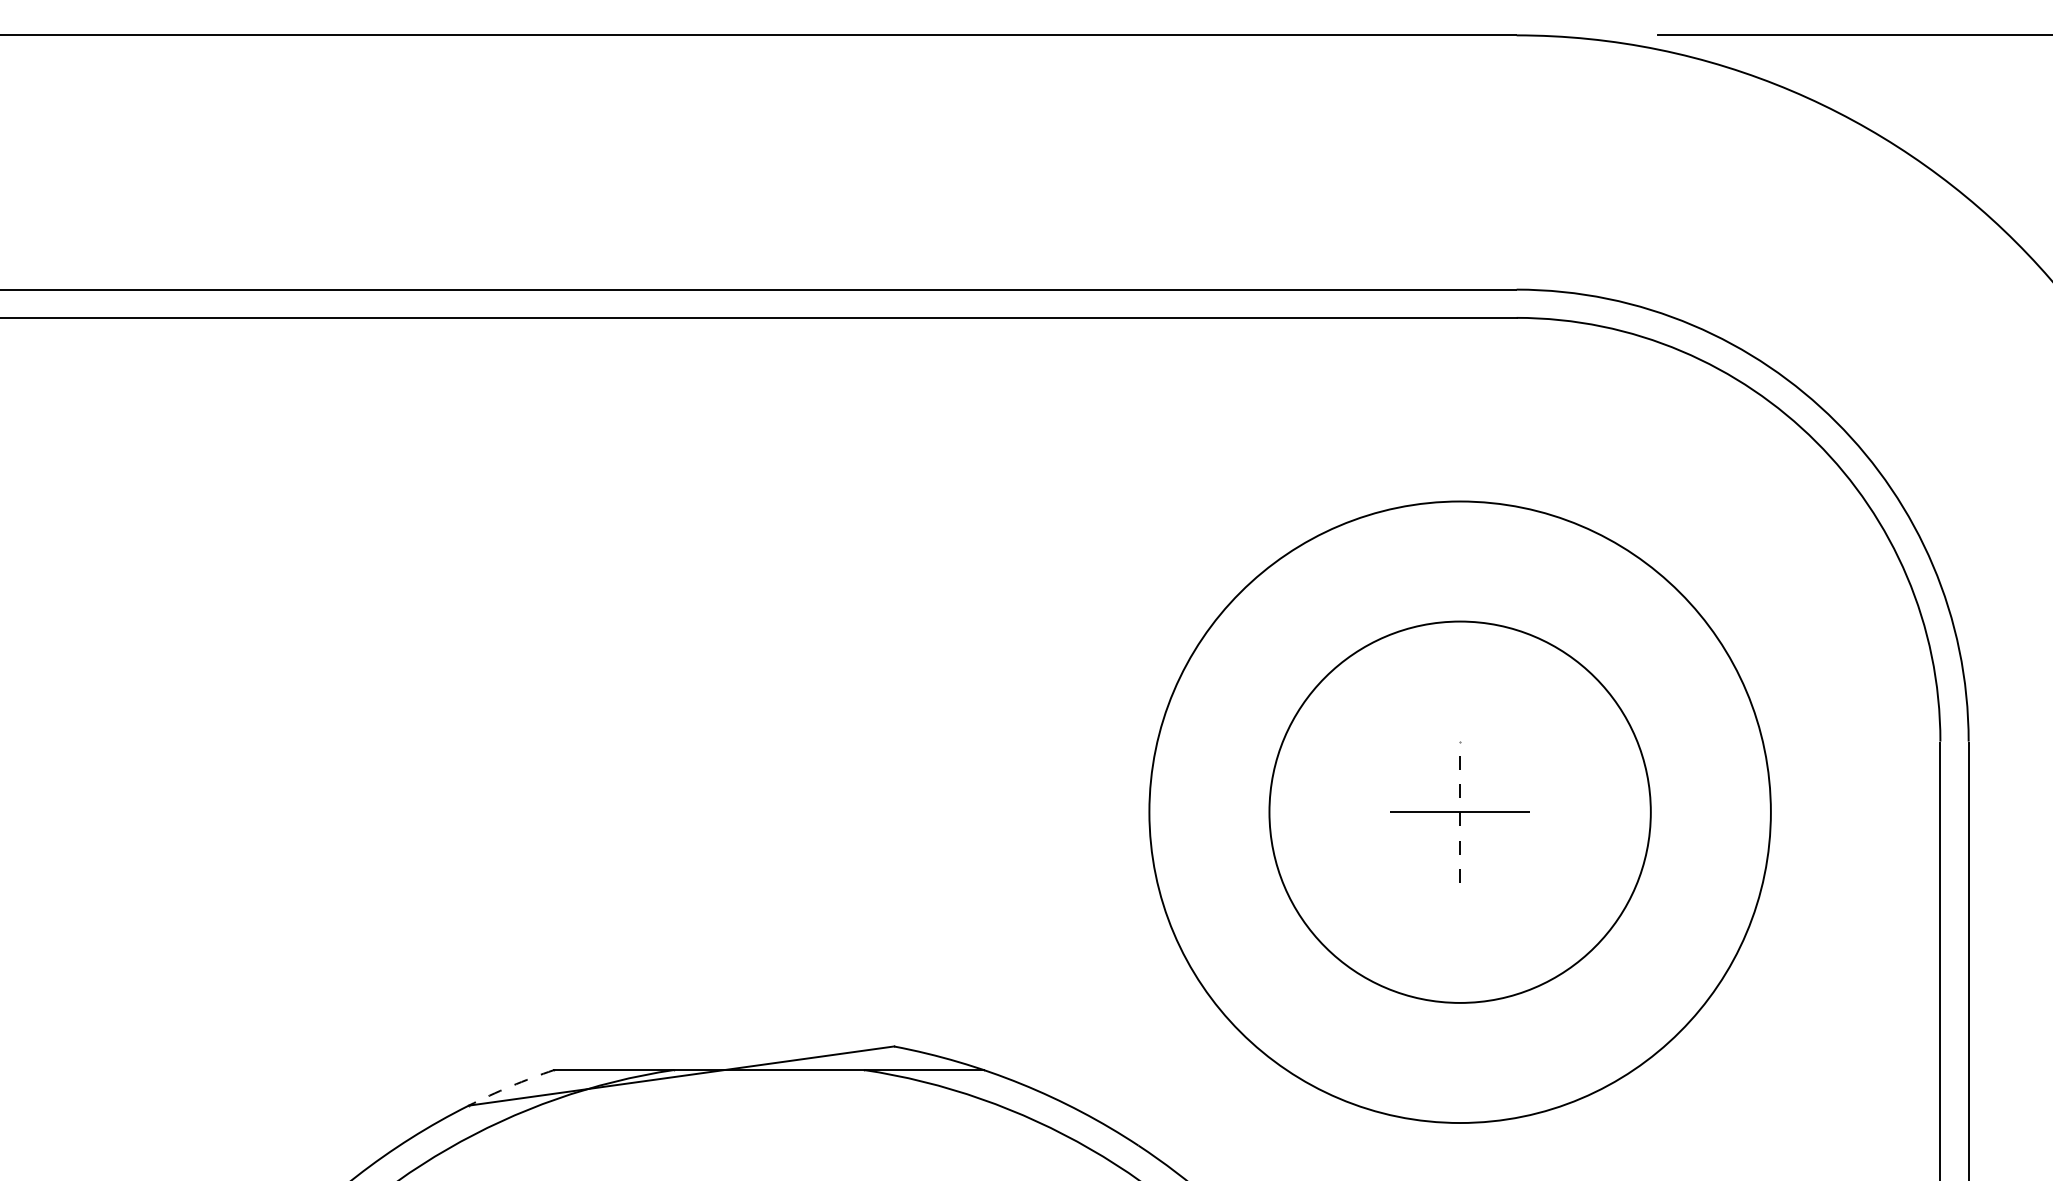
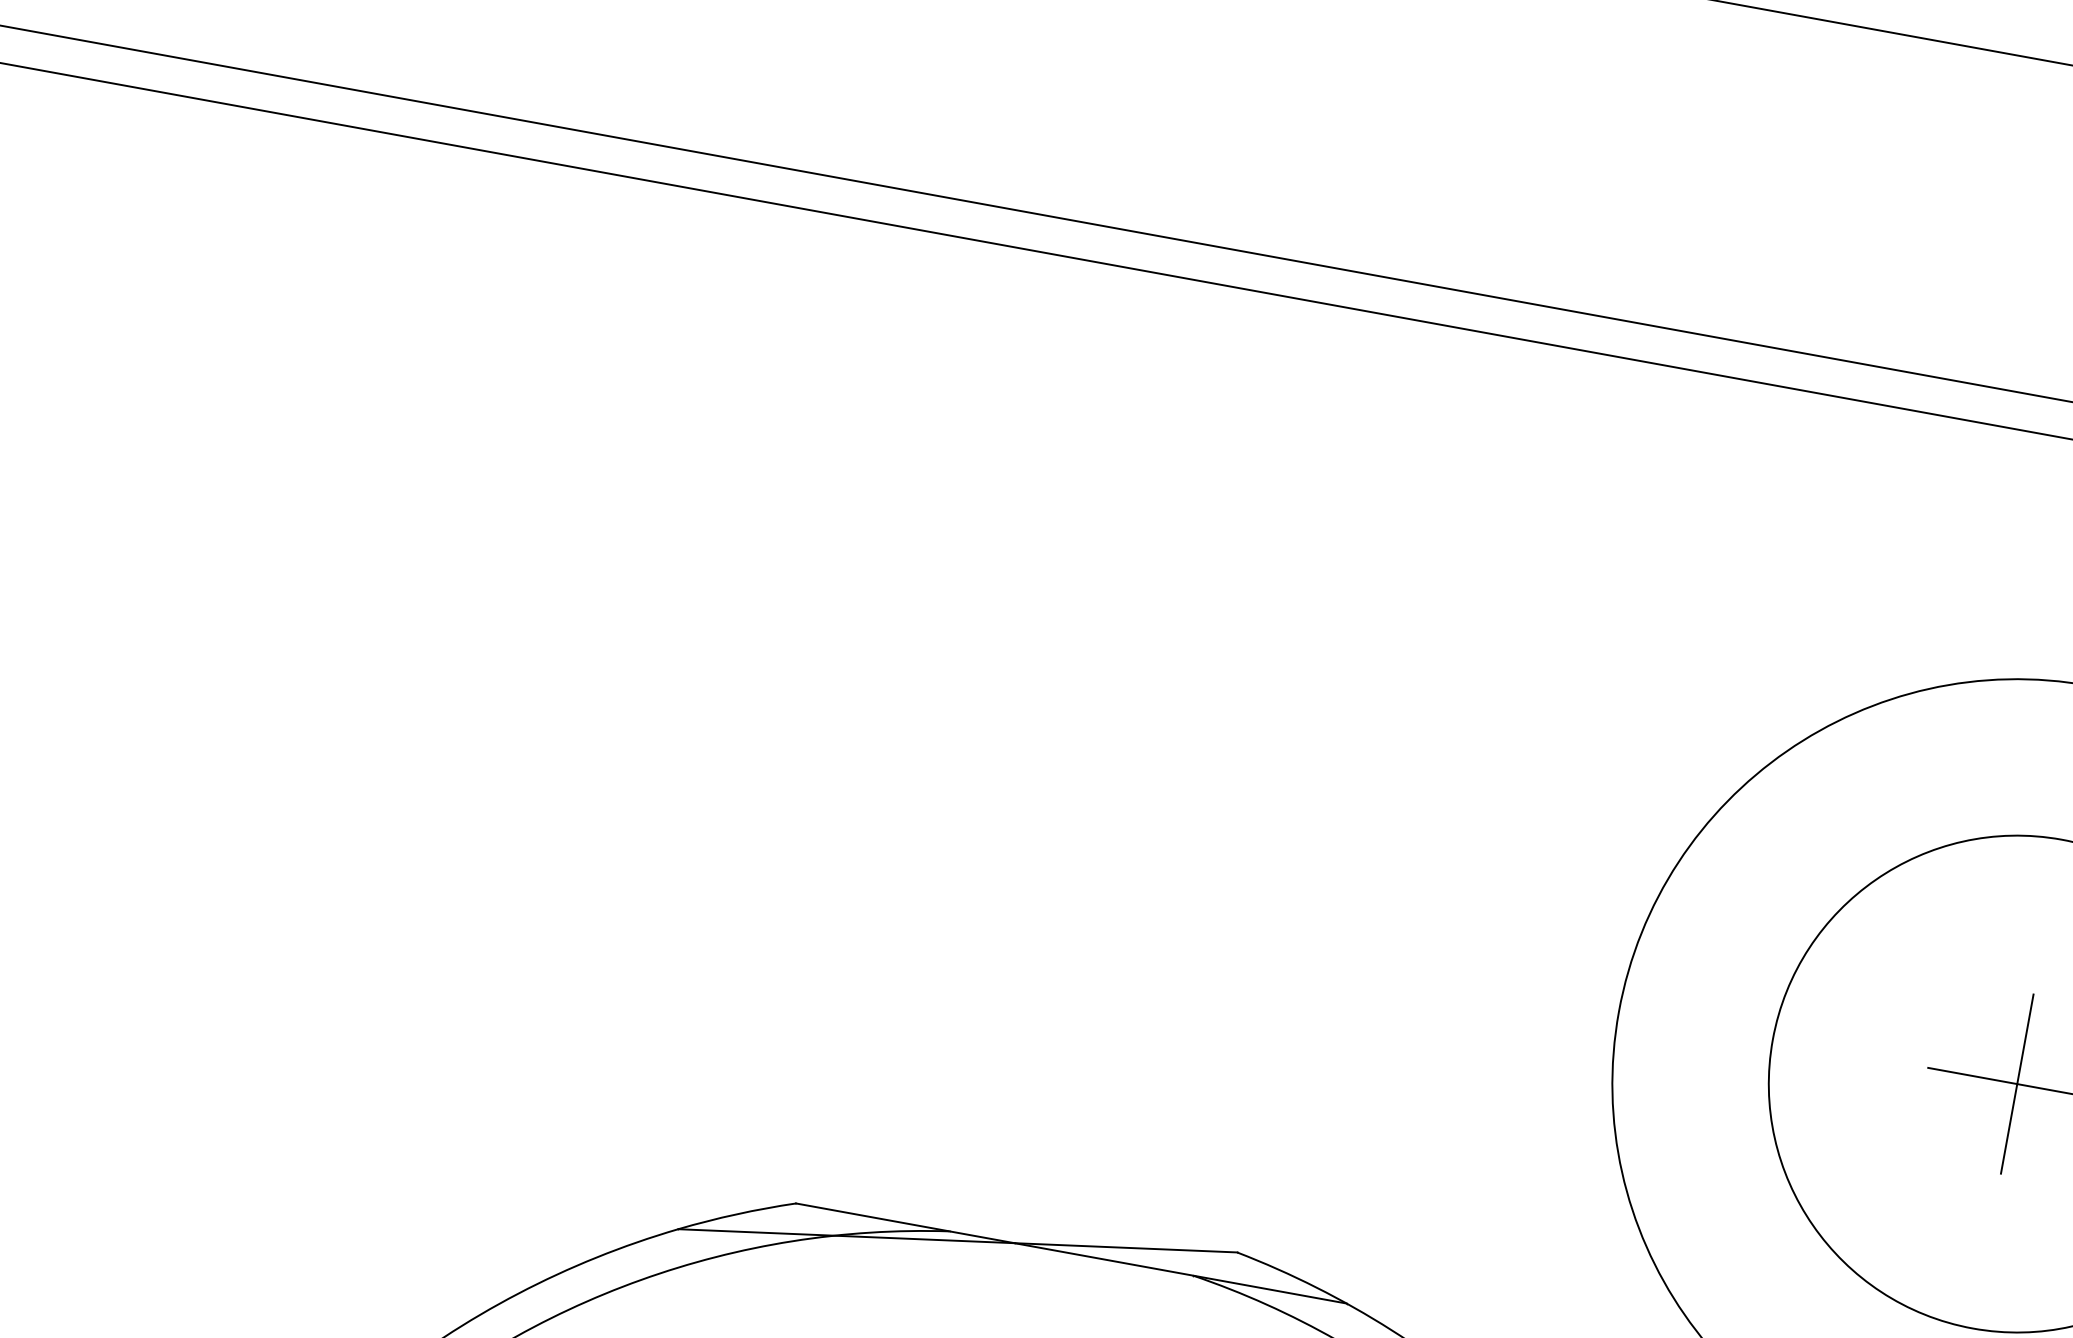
line: (1460, 812) -> (2017, 1084), dashed -> solid
arc: (510, 1086) -> (736, 1214), dashed -> solid

